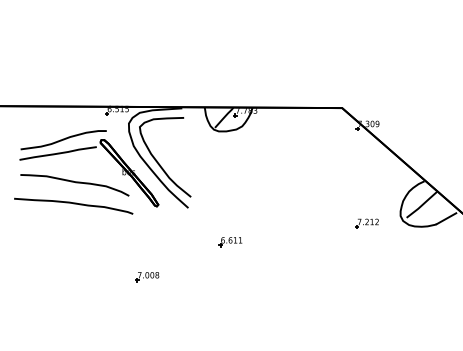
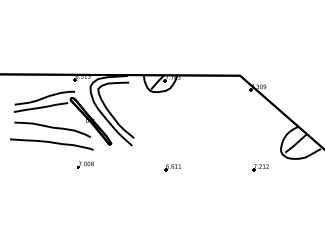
part: (366, 223) -> (260, 167), moved
part: (230, 241) -> (172, 167), moved
part: (147, 276) -> (85, 164), moved

